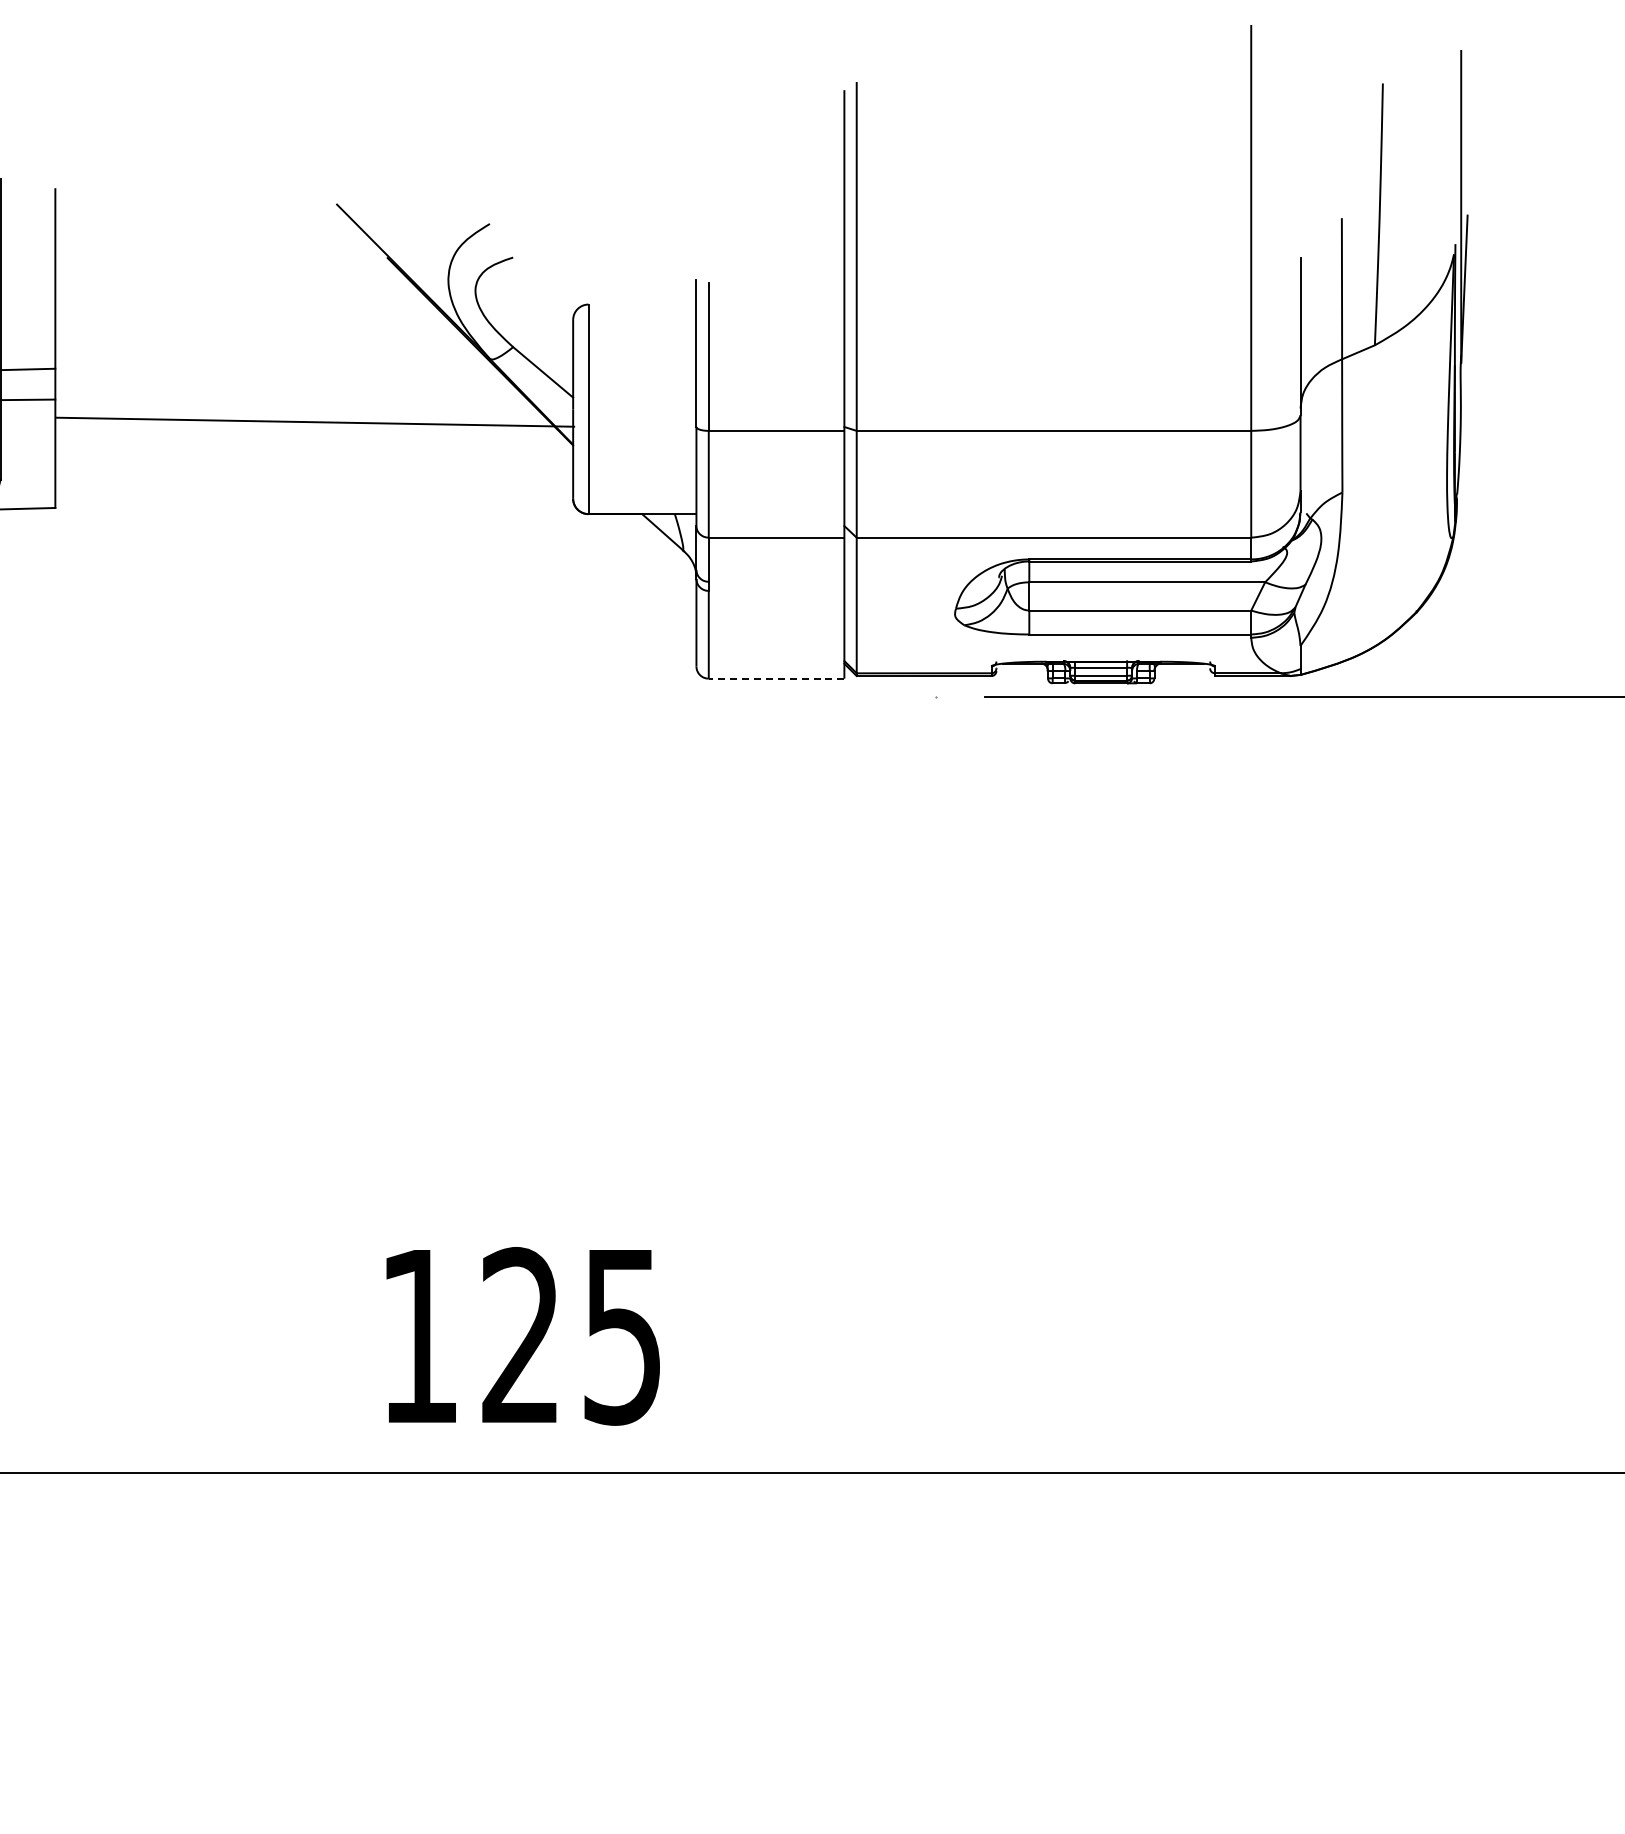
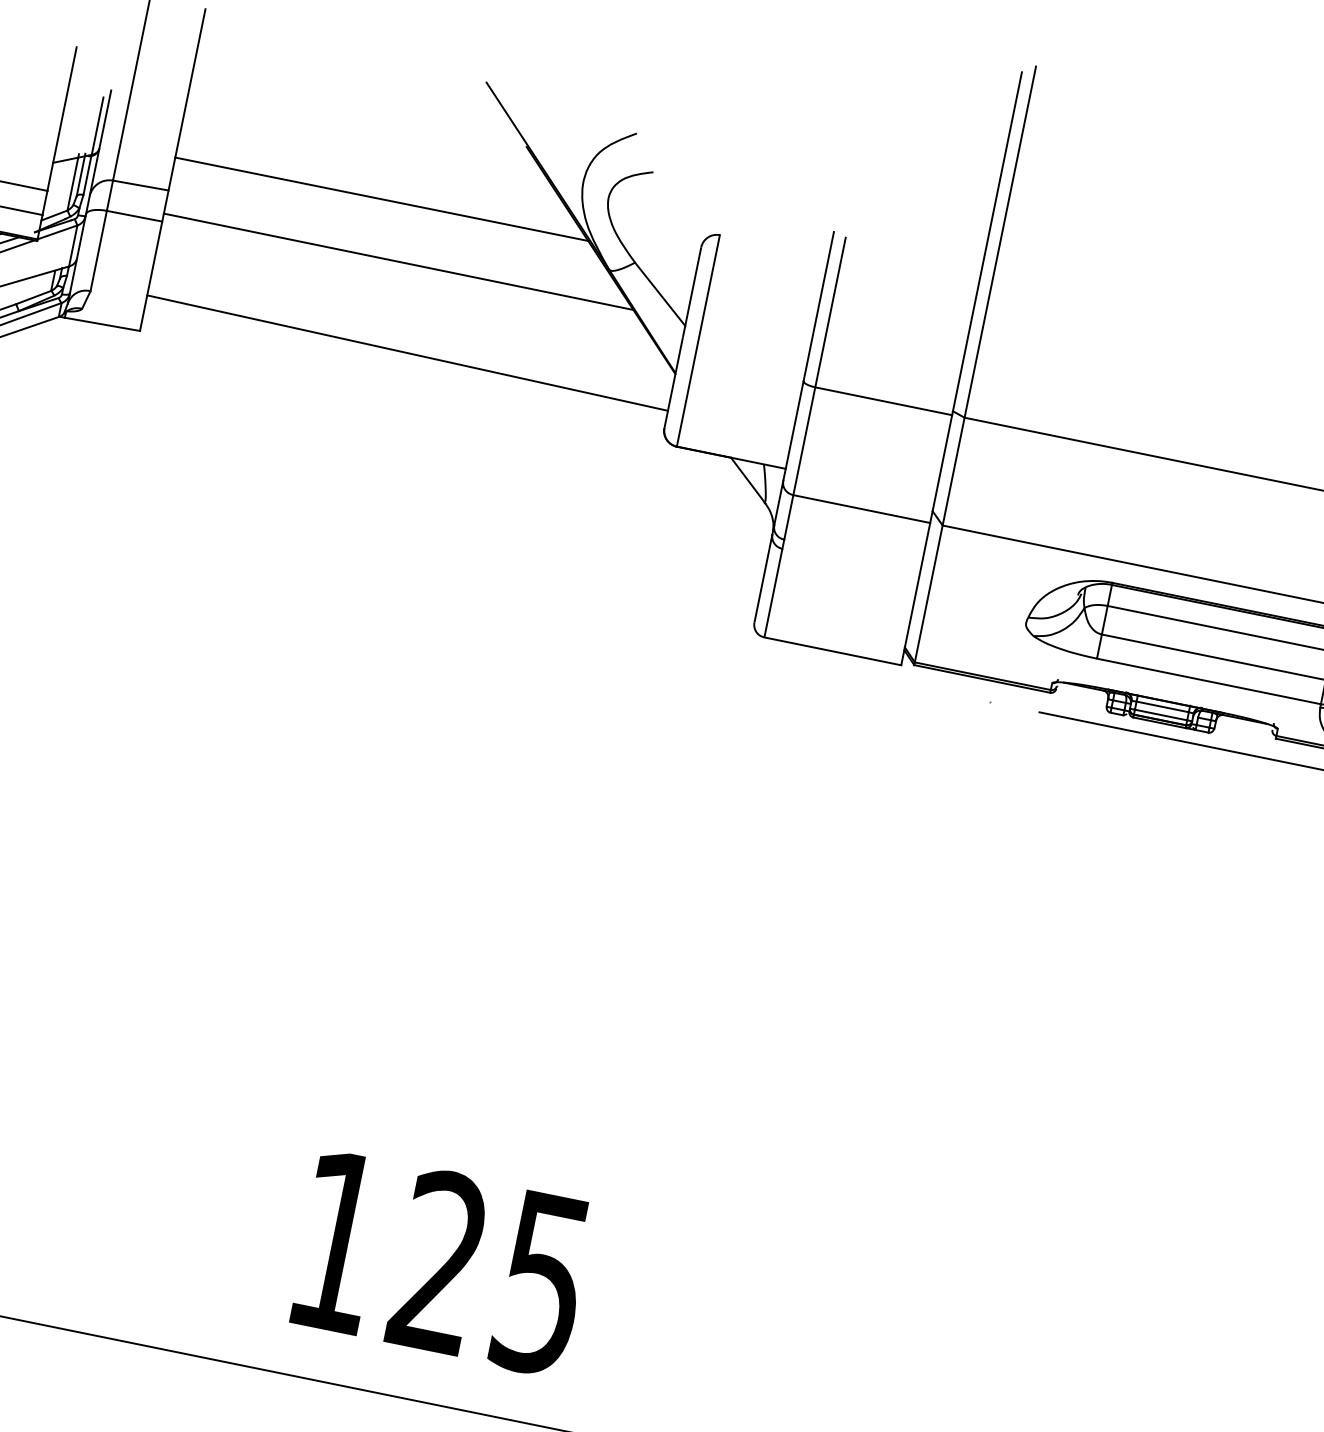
line: (259, 335) -> (381, 198), added
line: (288, 391) -> (399, 261), added
line: (315, 421) -> (408, 352), moved
line: (776, 678) -> (832, 651), dashed -> solid

